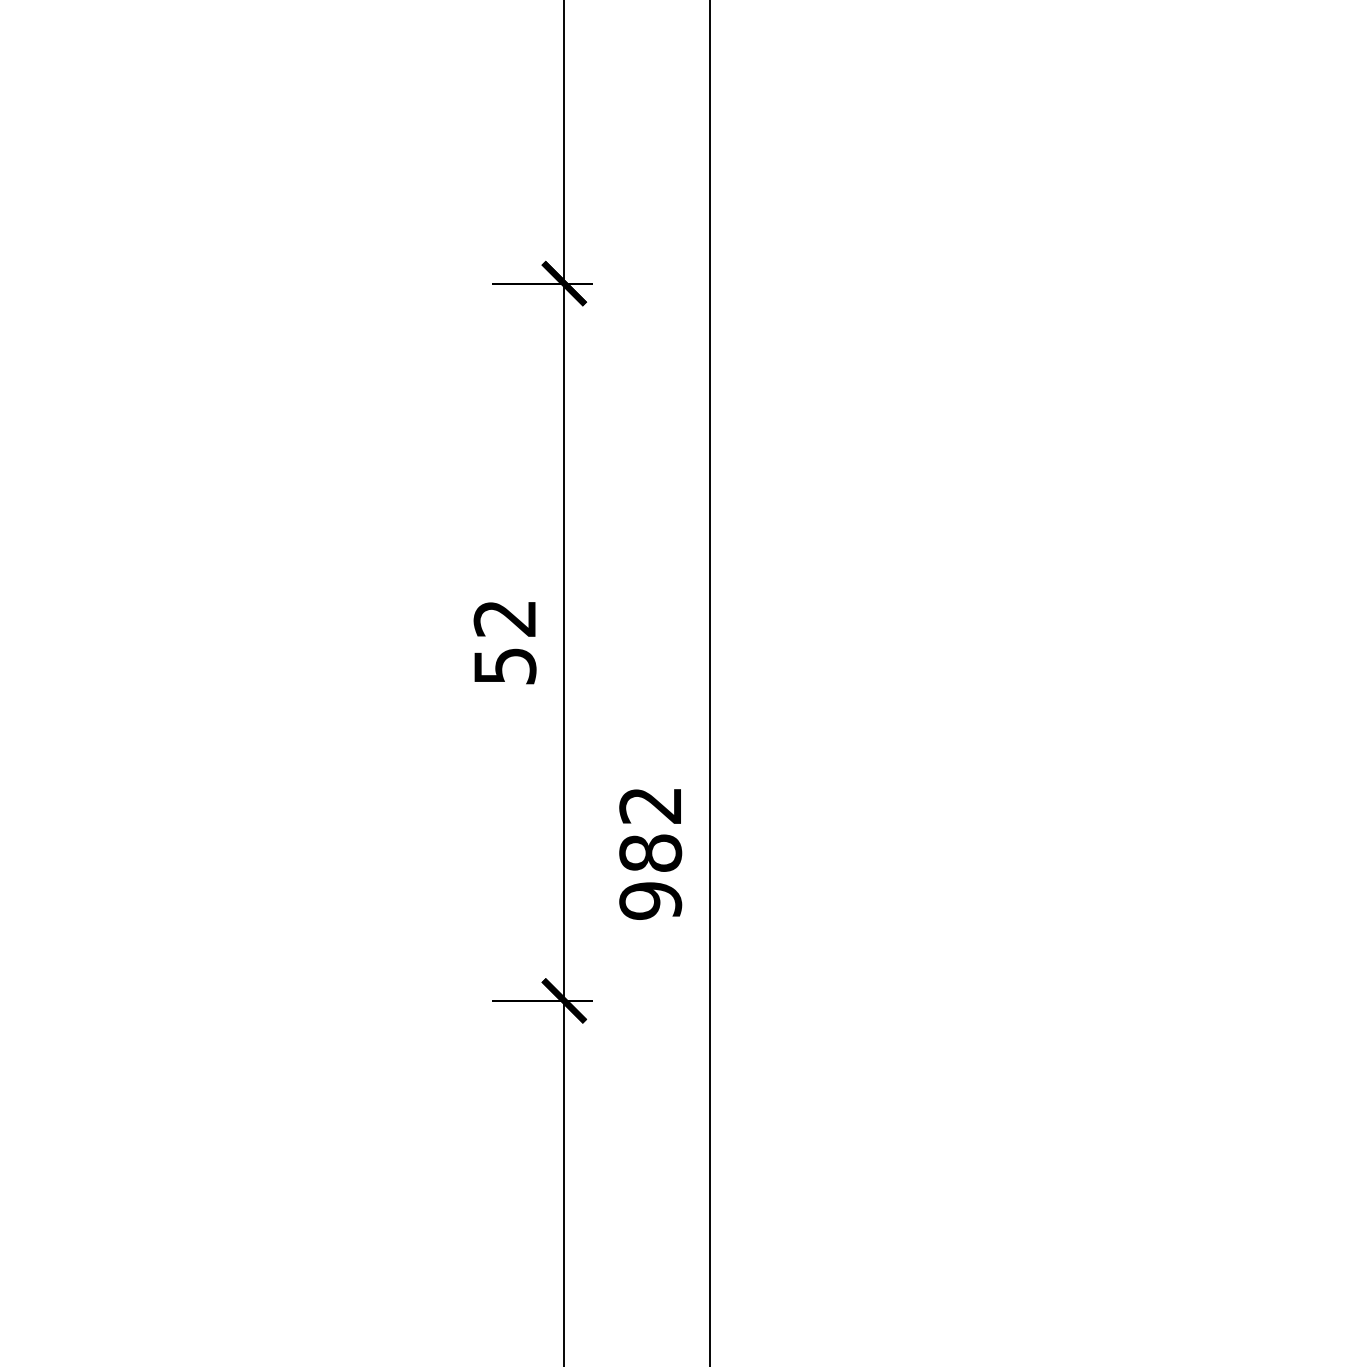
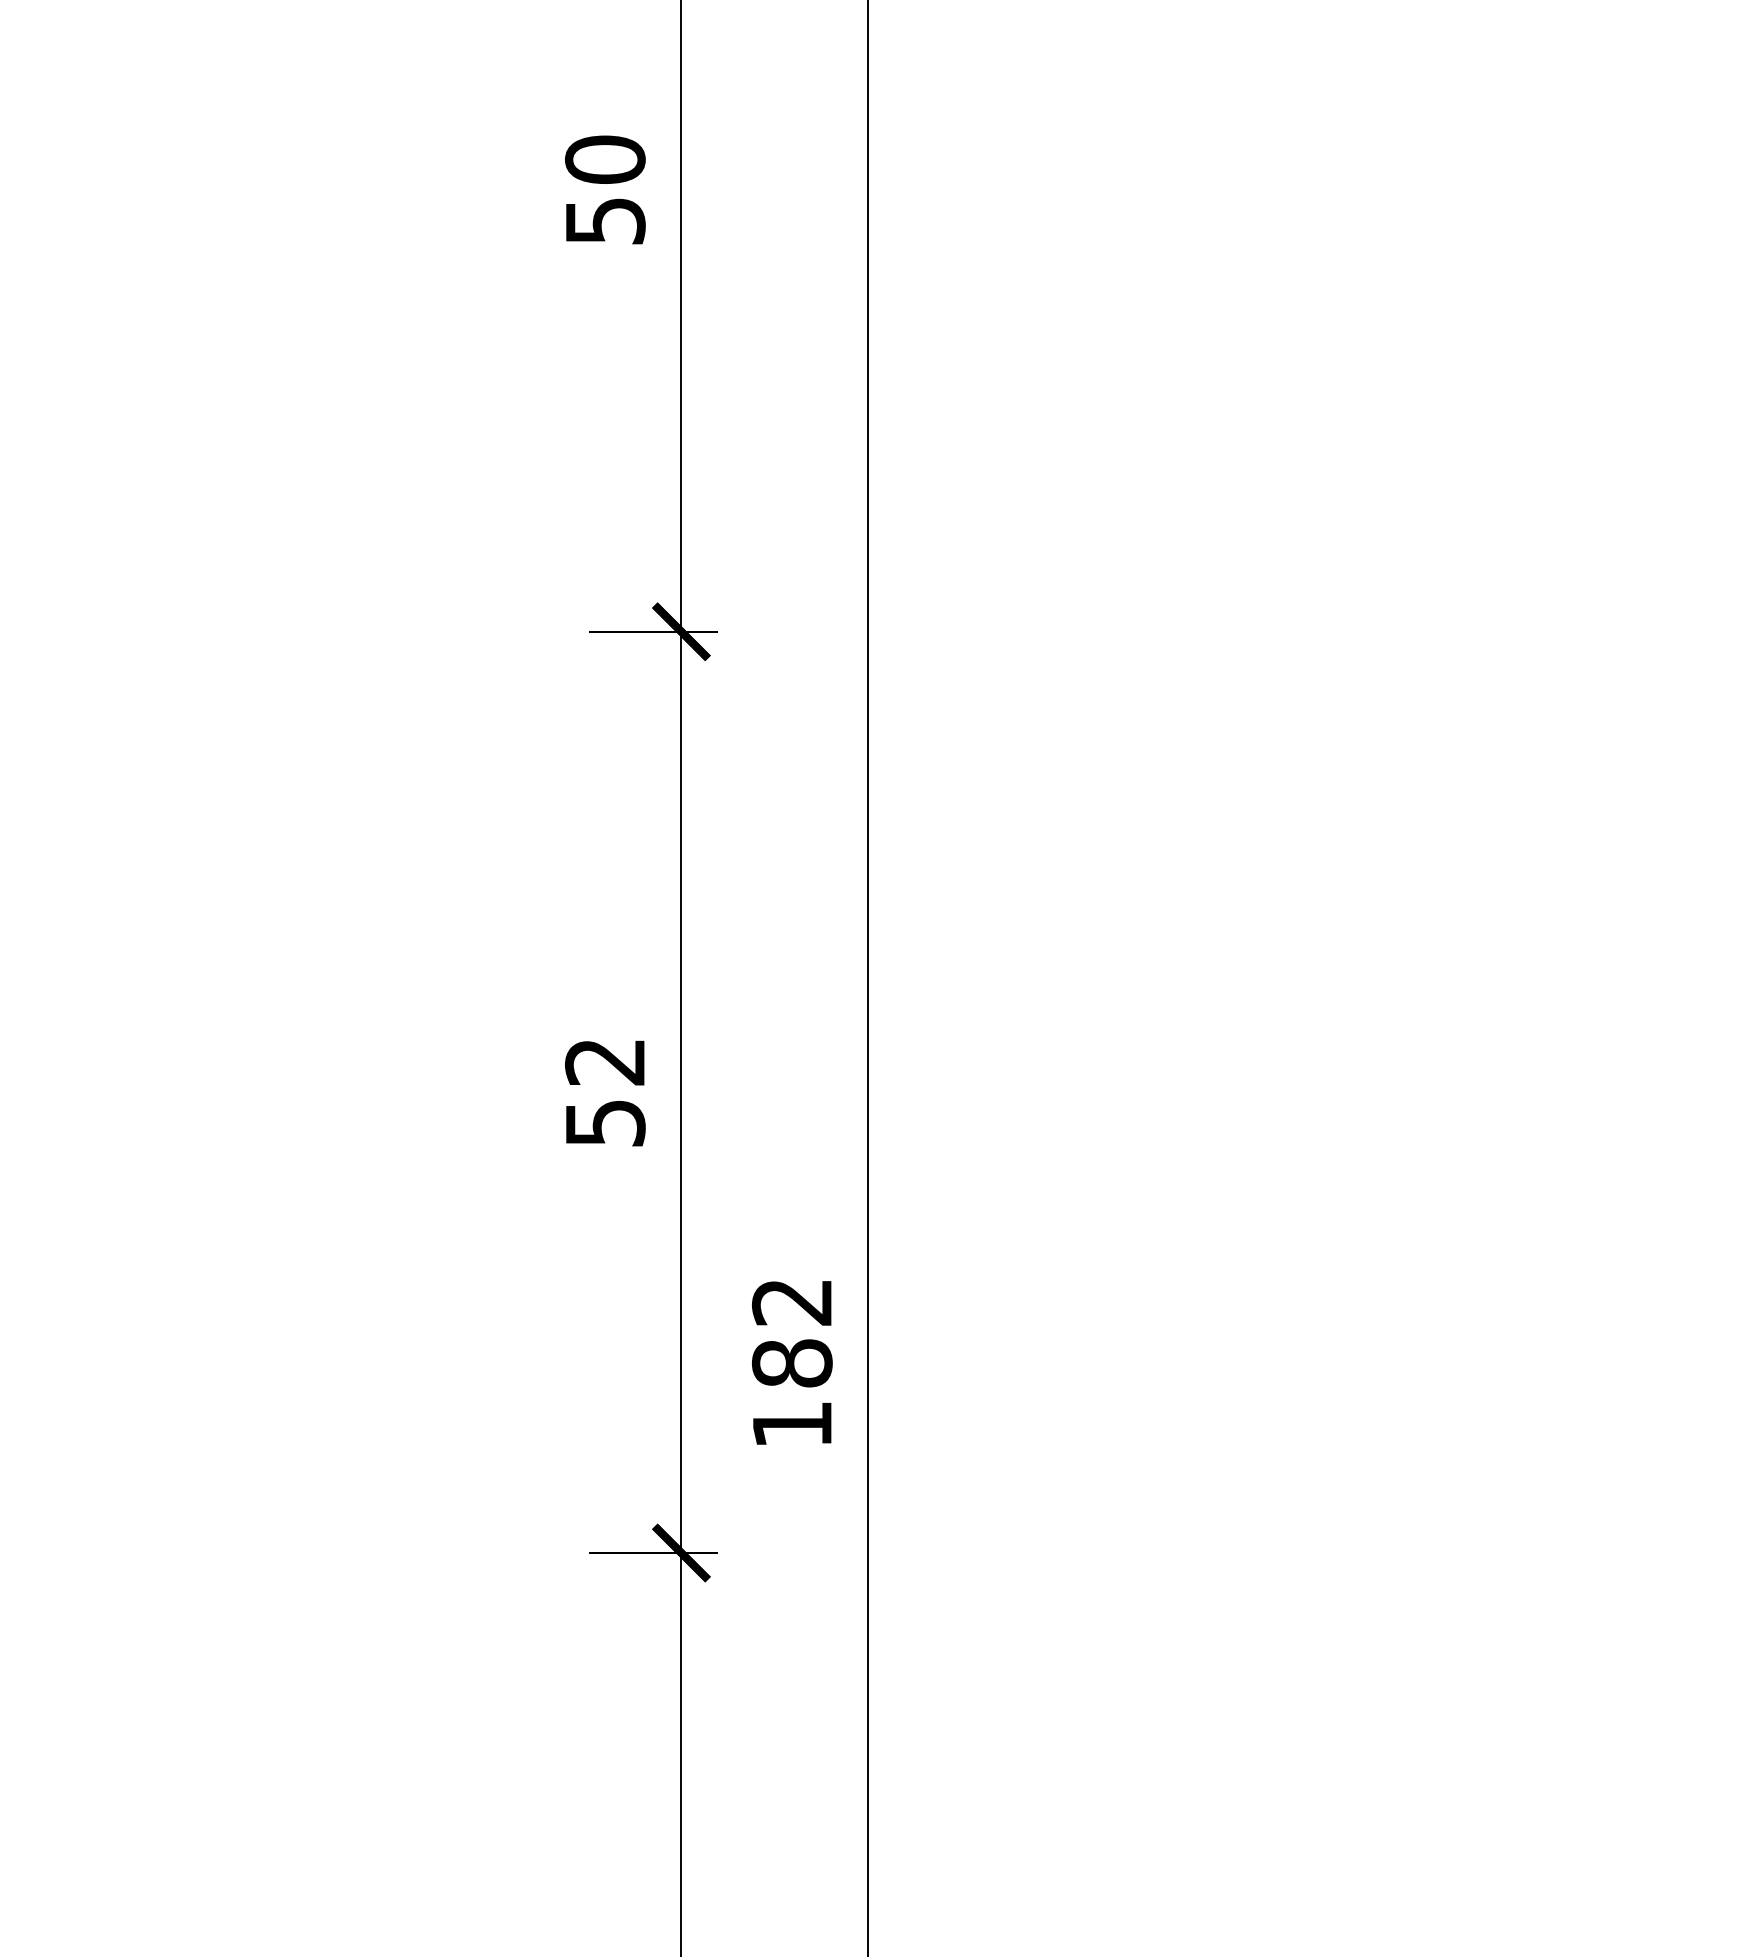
text: (650, 900) -> (791, 1424), 982 -> 182

